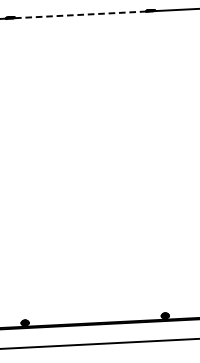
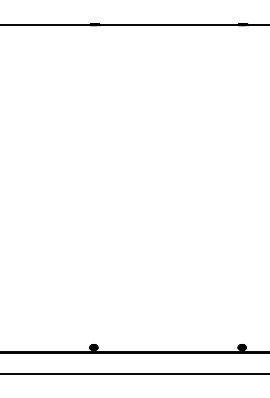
line: (79, 15) -> (167, 25), dashed -> solid

